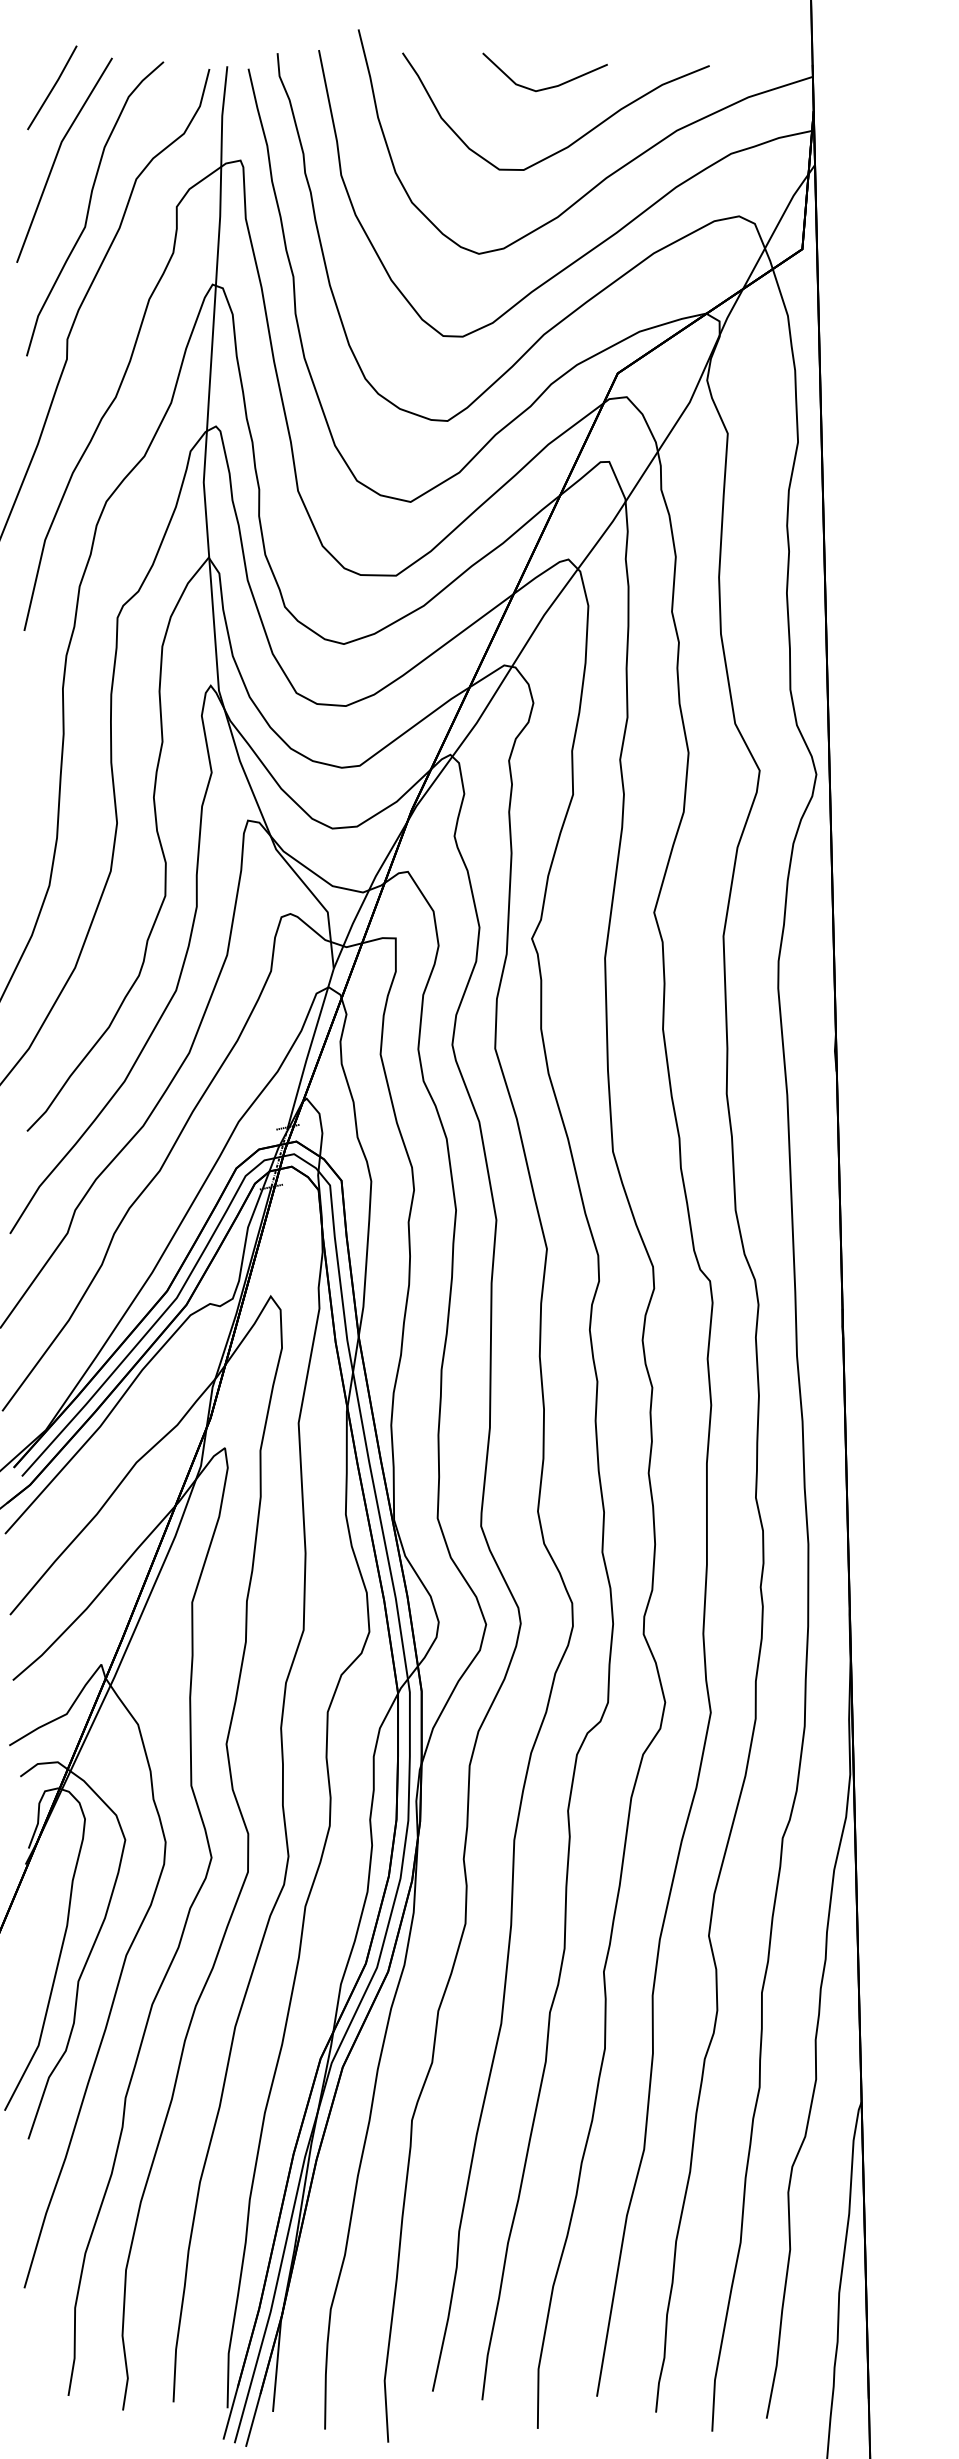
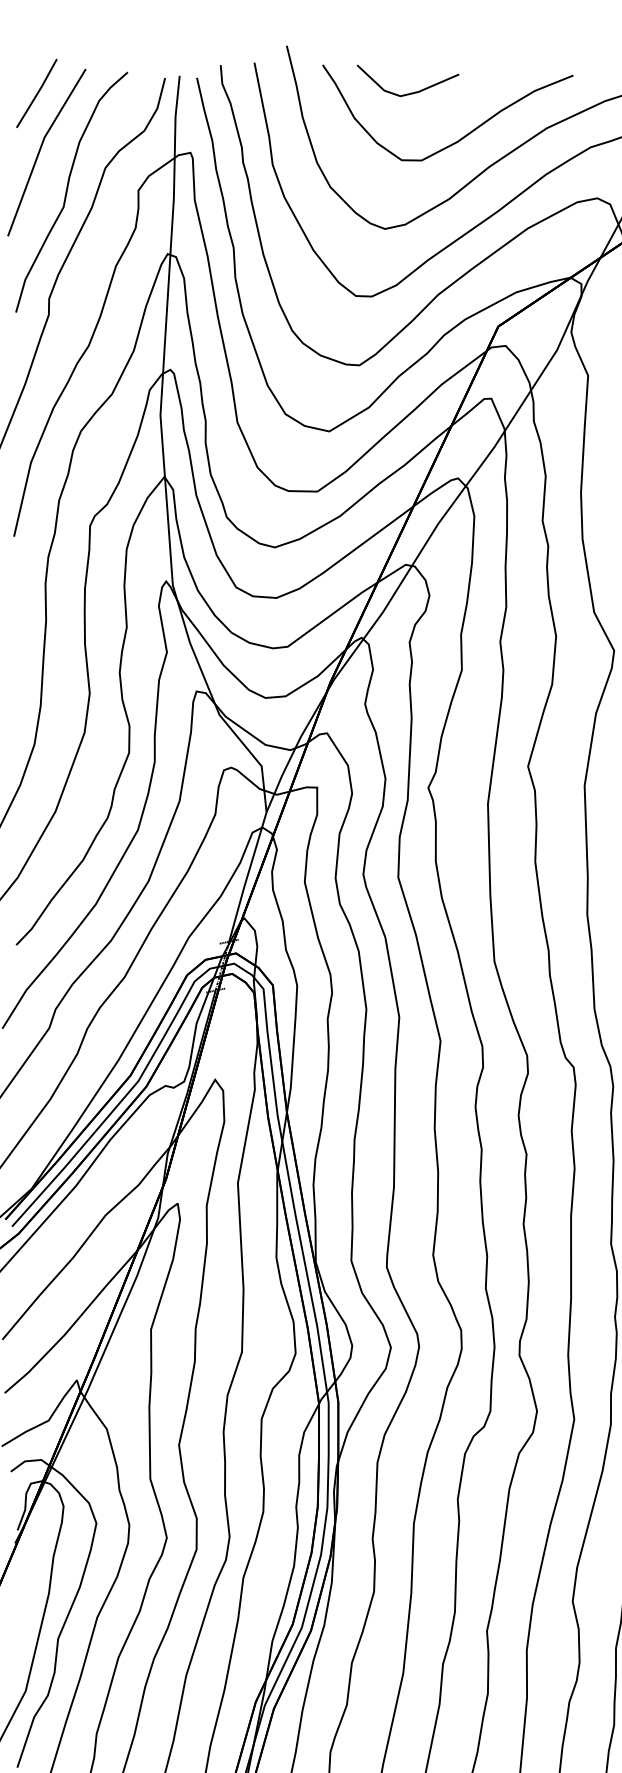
line: (546, 87) -> (409, 93), moved

